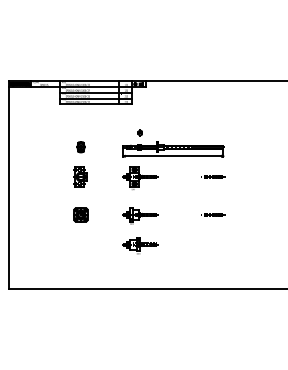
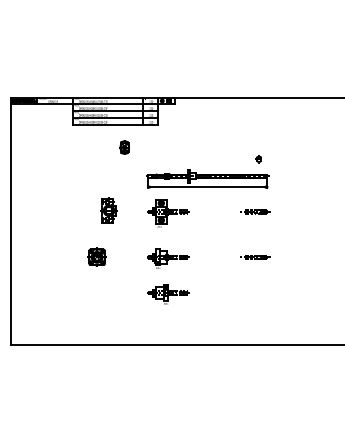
part: (139, 132) -> (258, 158), moved
part: (80, 147) -> (124, 147), moved
part: (80, 176) -> (108, 210), moved

